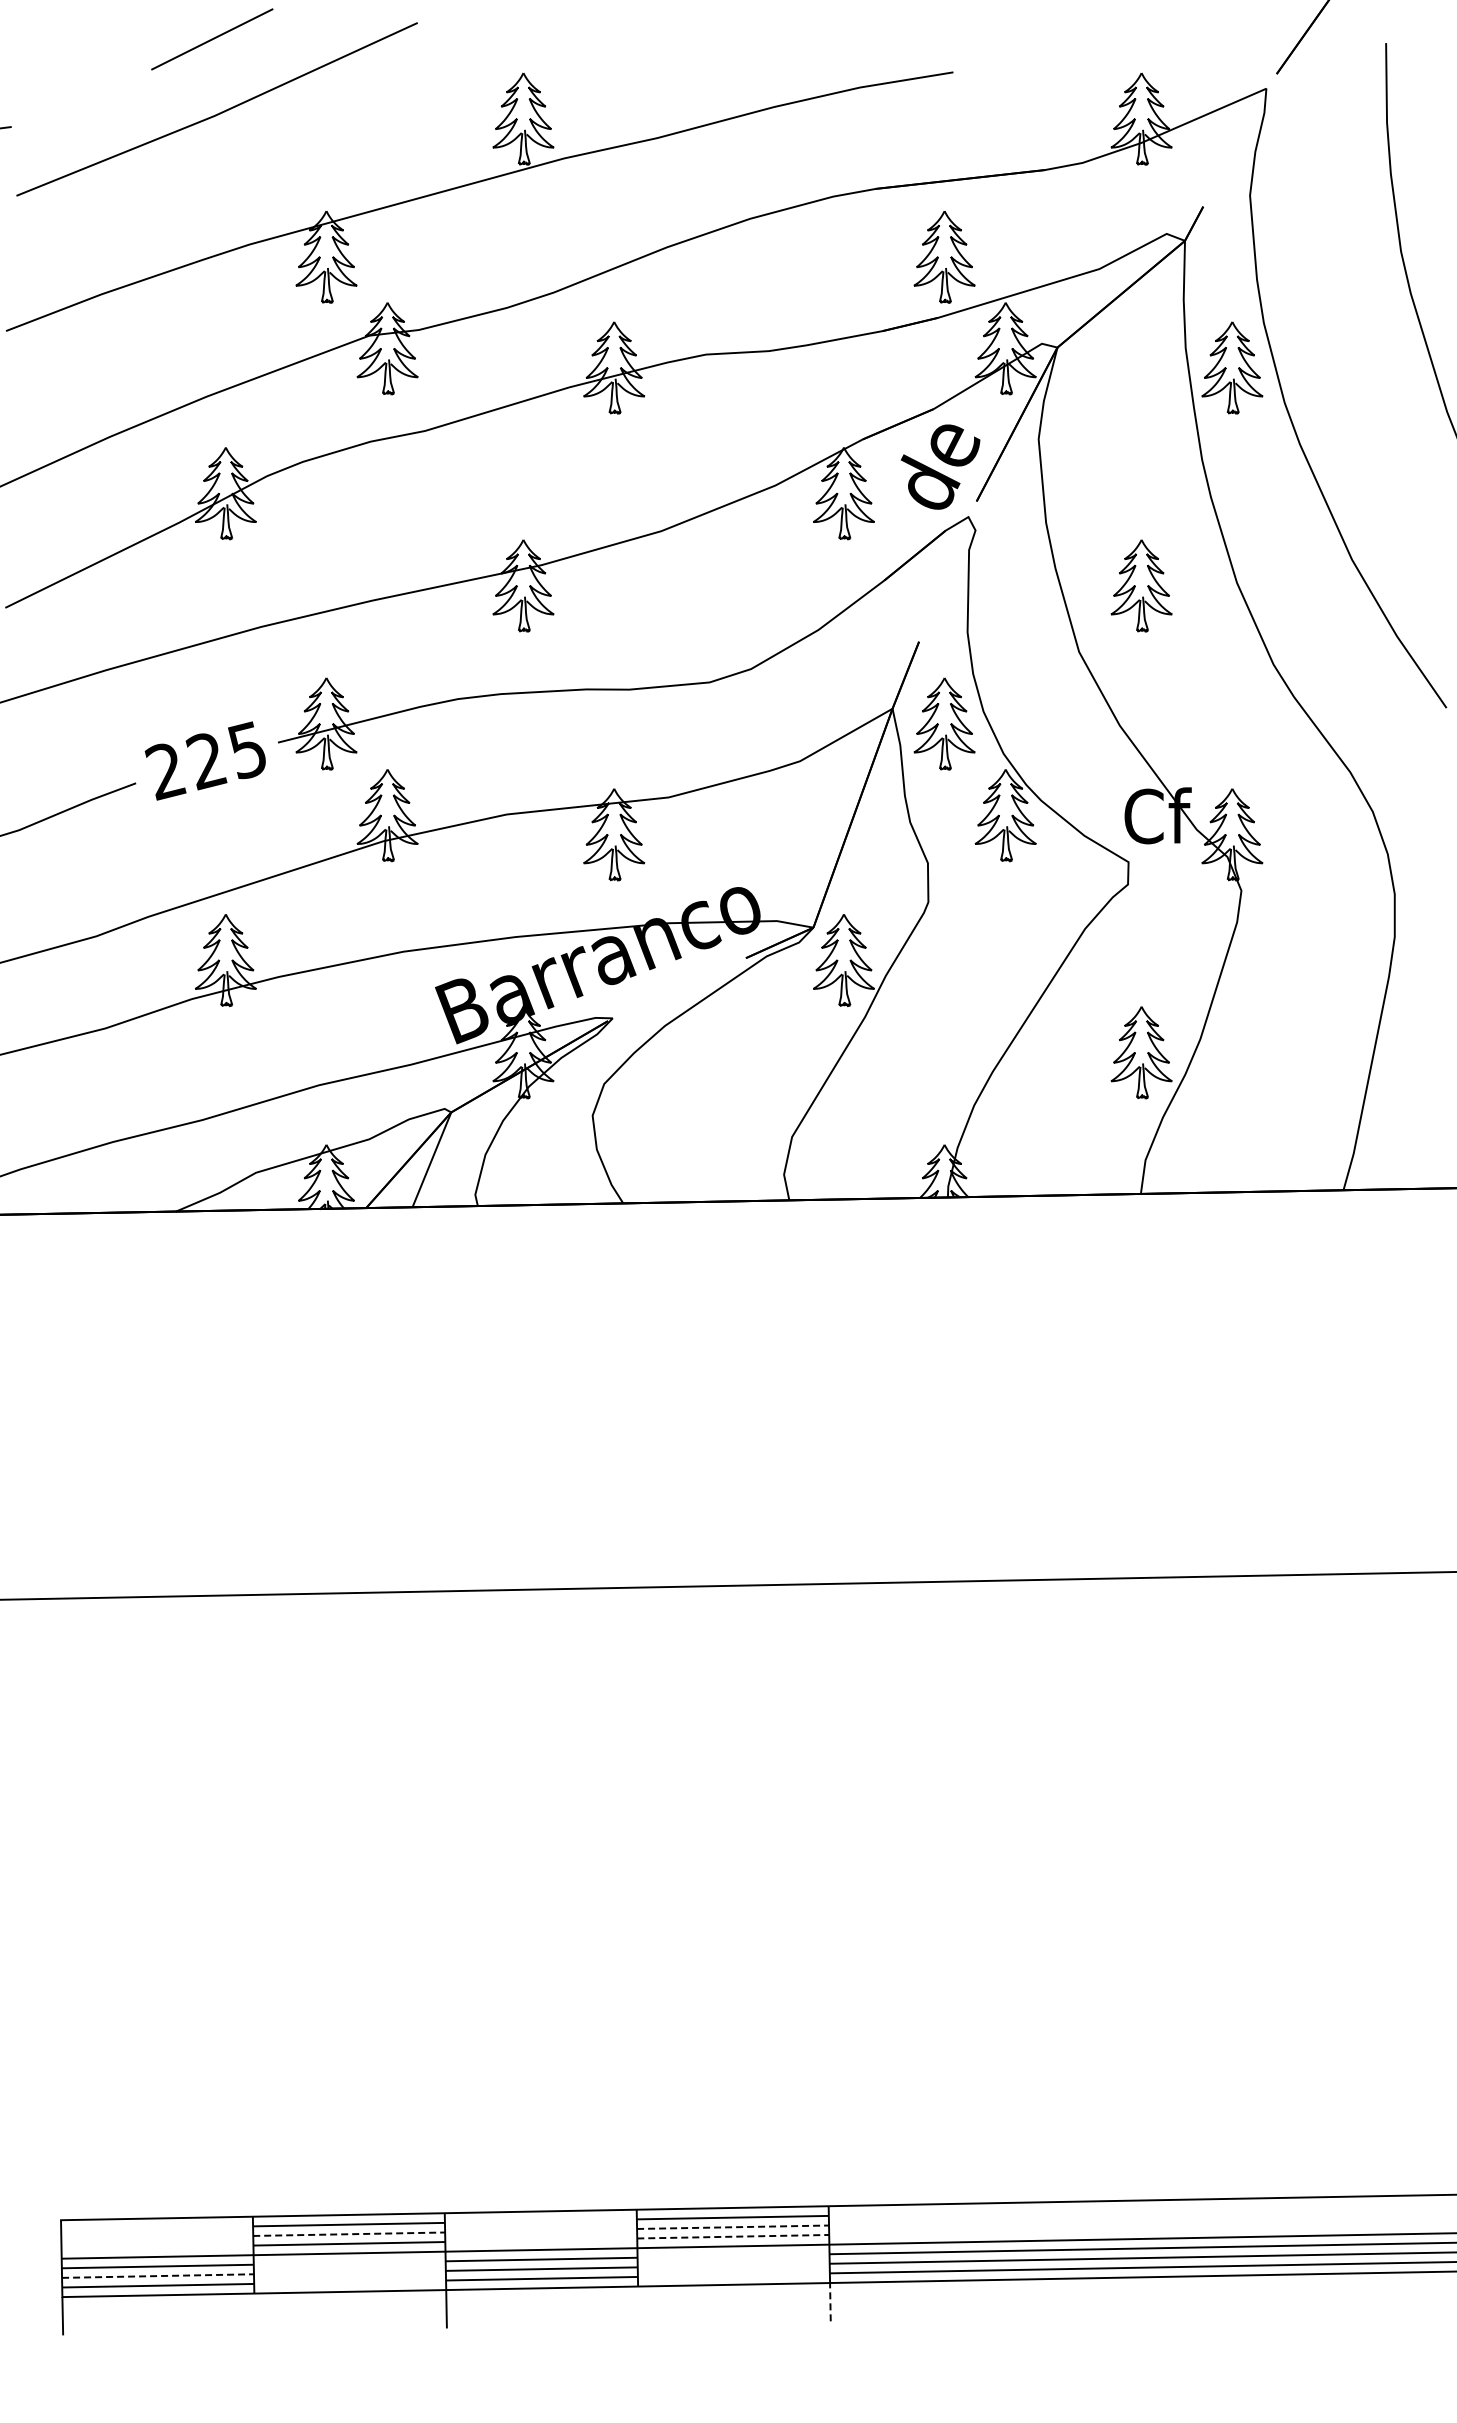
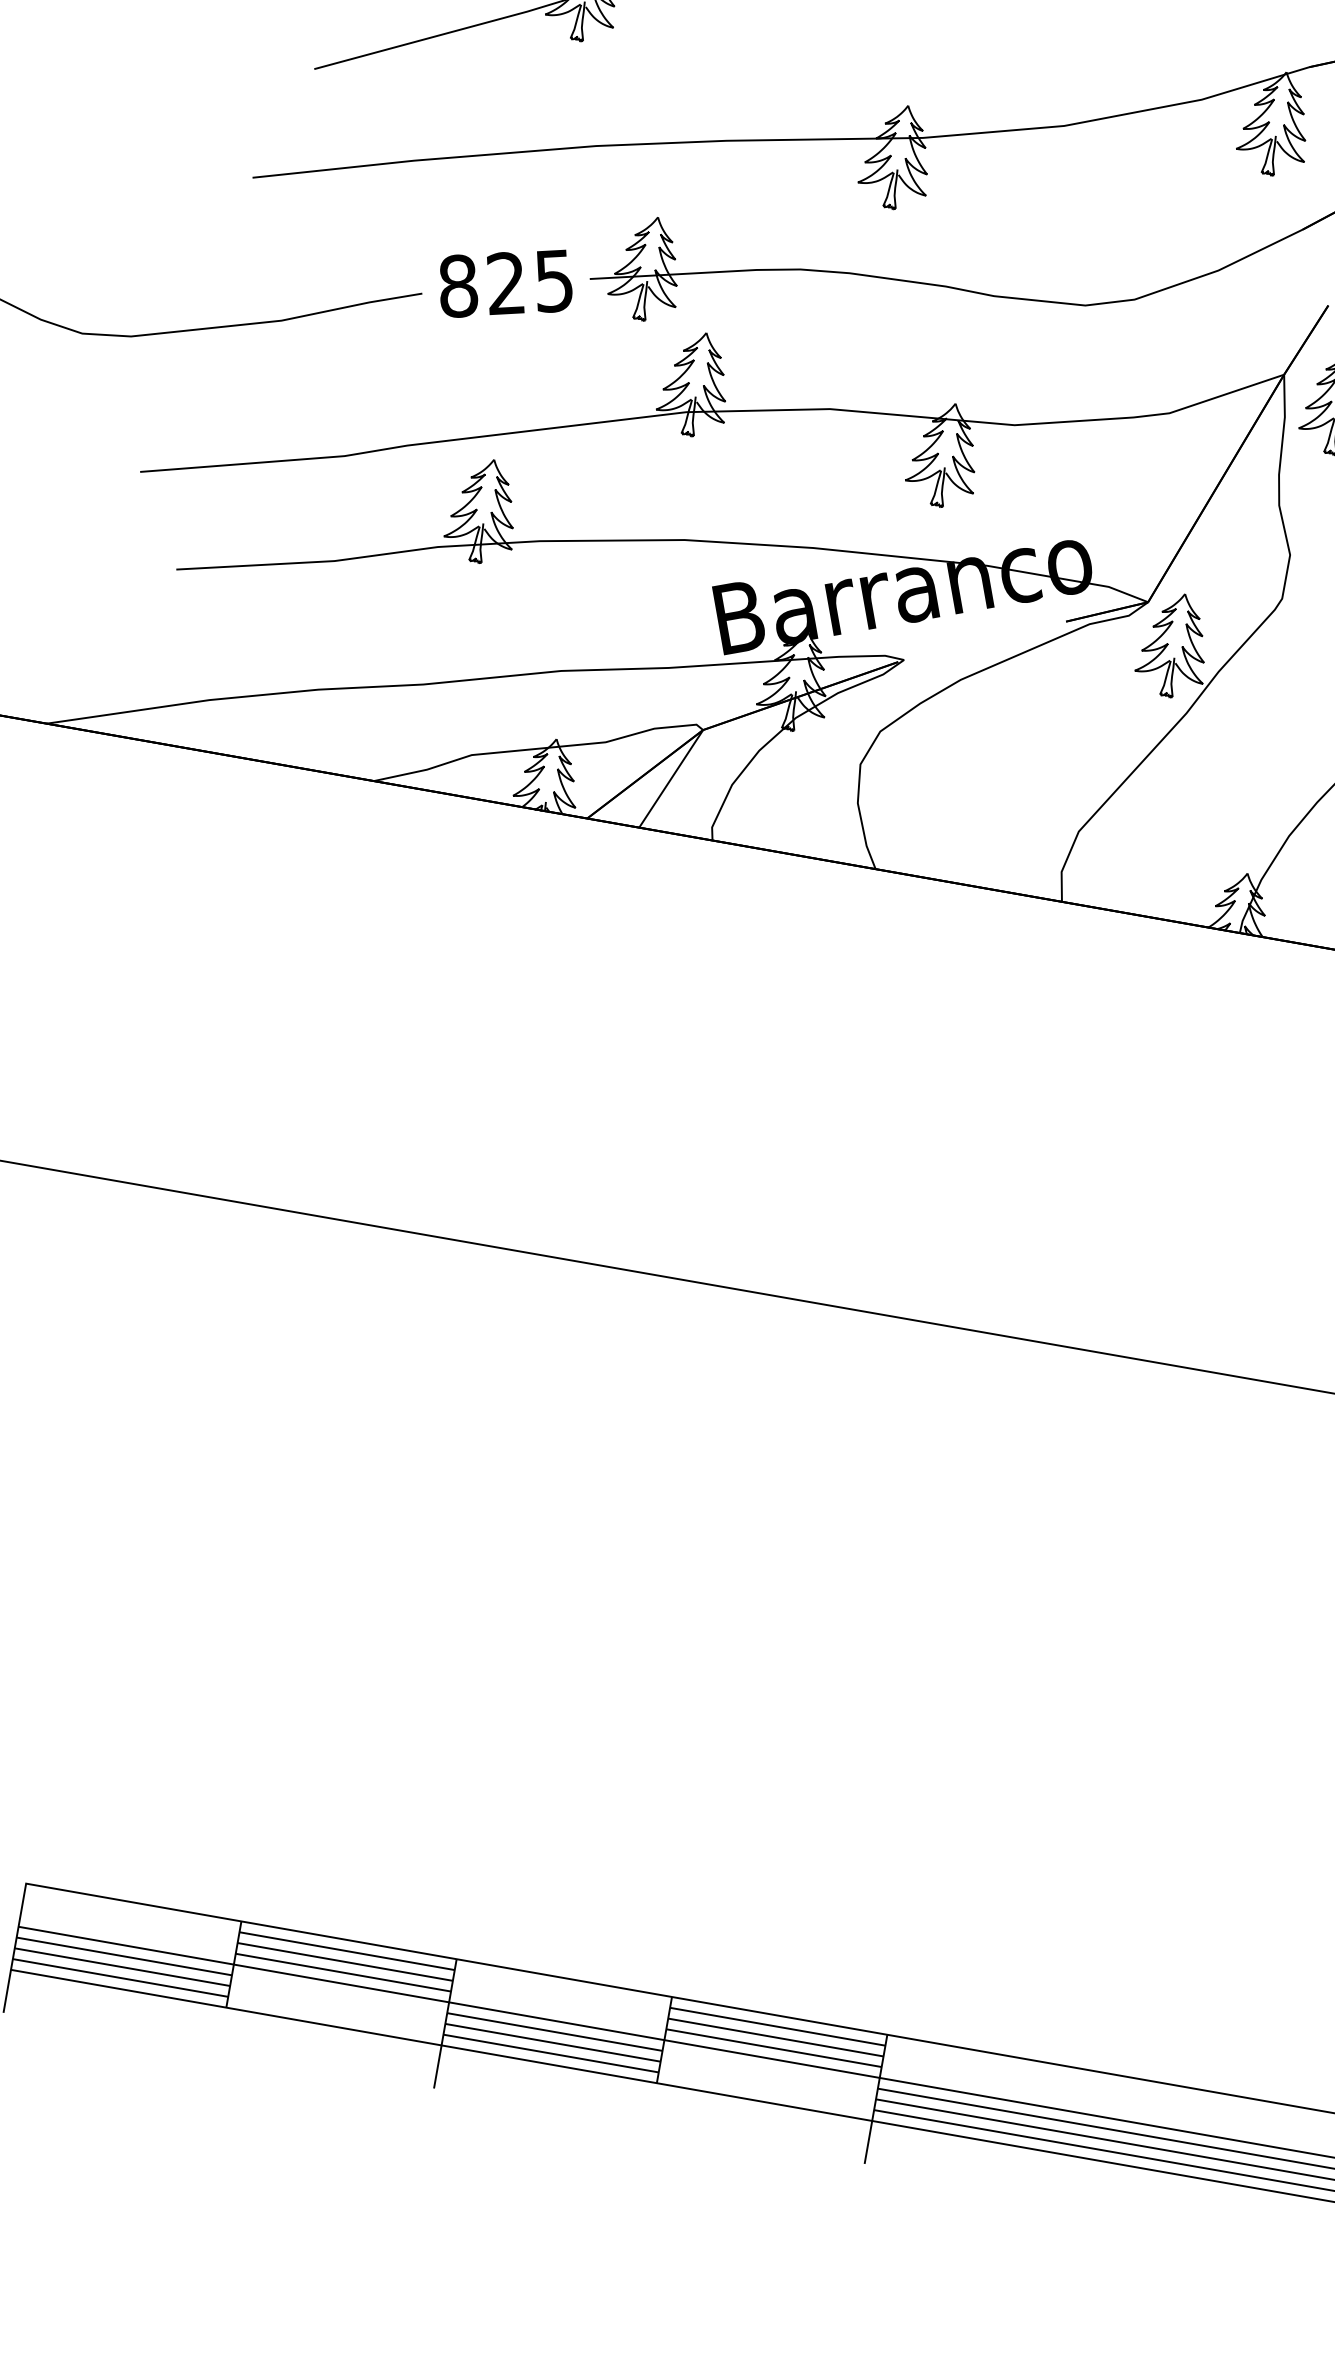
text: (165, 771) -> (457, 286), 225 -> 825
line: (733, 2227) -> (776, 2037), dashed -> solid
line: (349, 2234) -> (345, 1962), dashed -> solid
line: (733, 2236) -> (774, 2047), dashed -> solid
line: (158, 2276) -> (122, 1967), dashed -> solid
line: (830, 2301) -> (868, 2141), dashed -> solid

